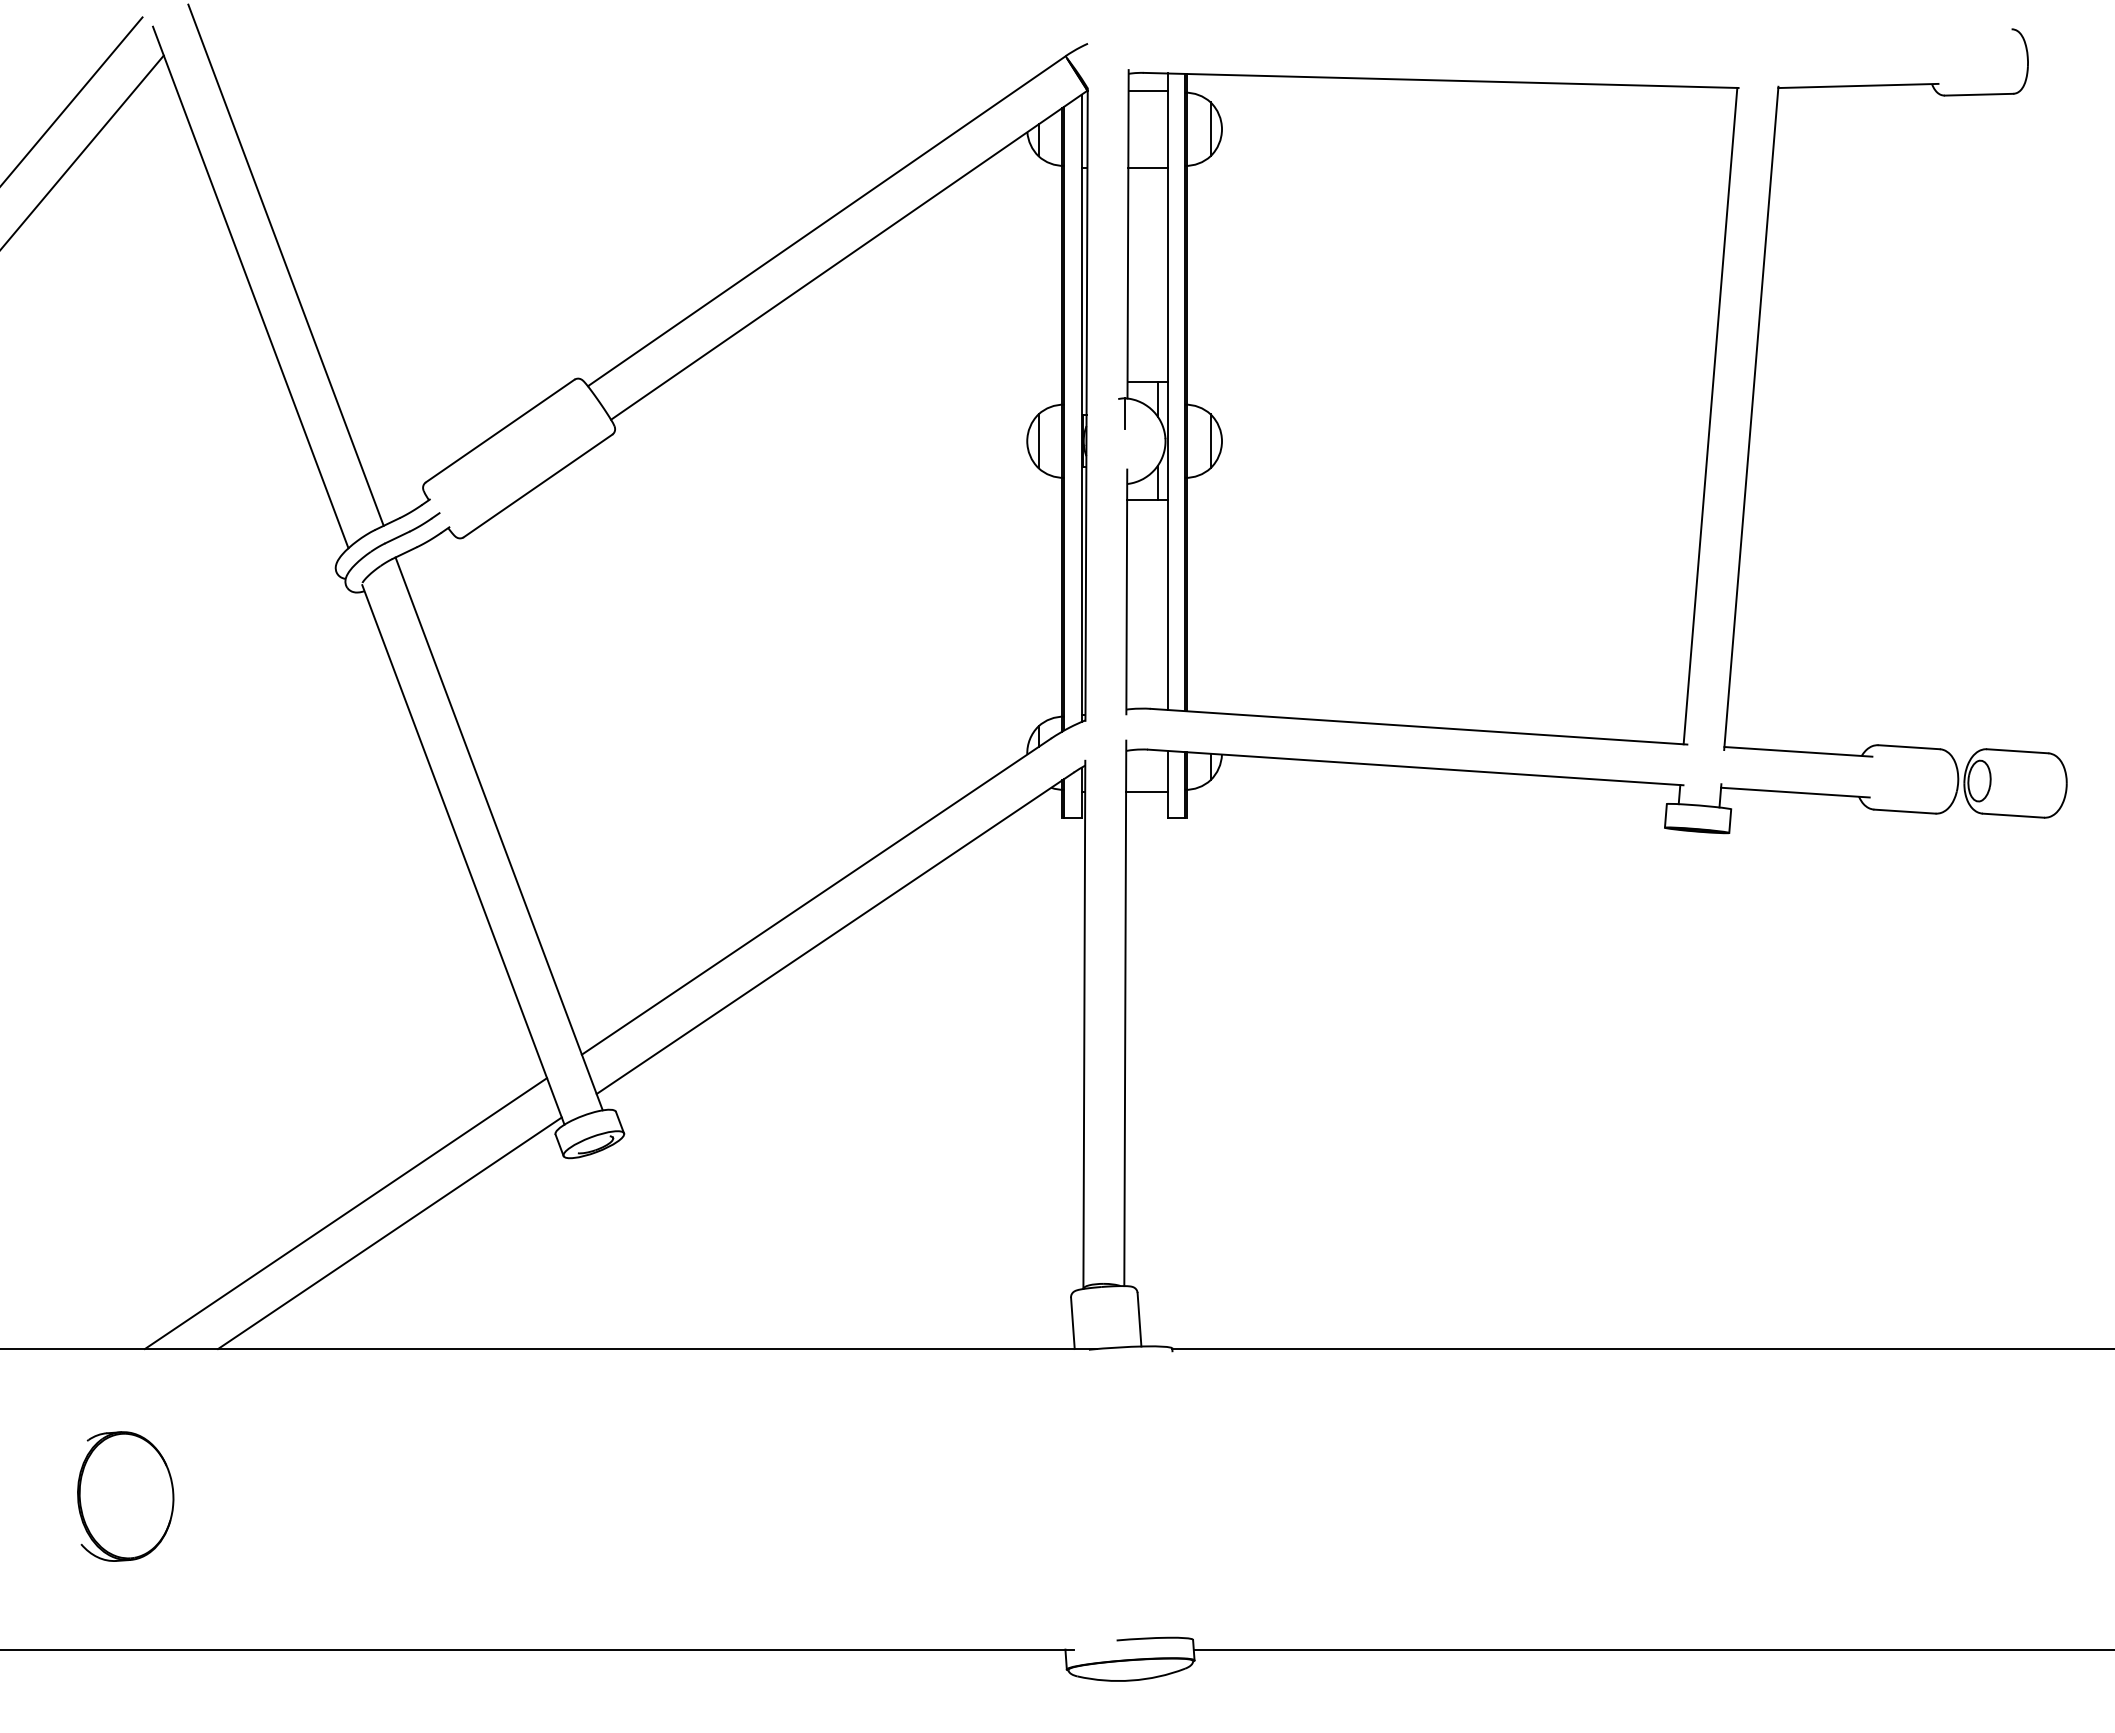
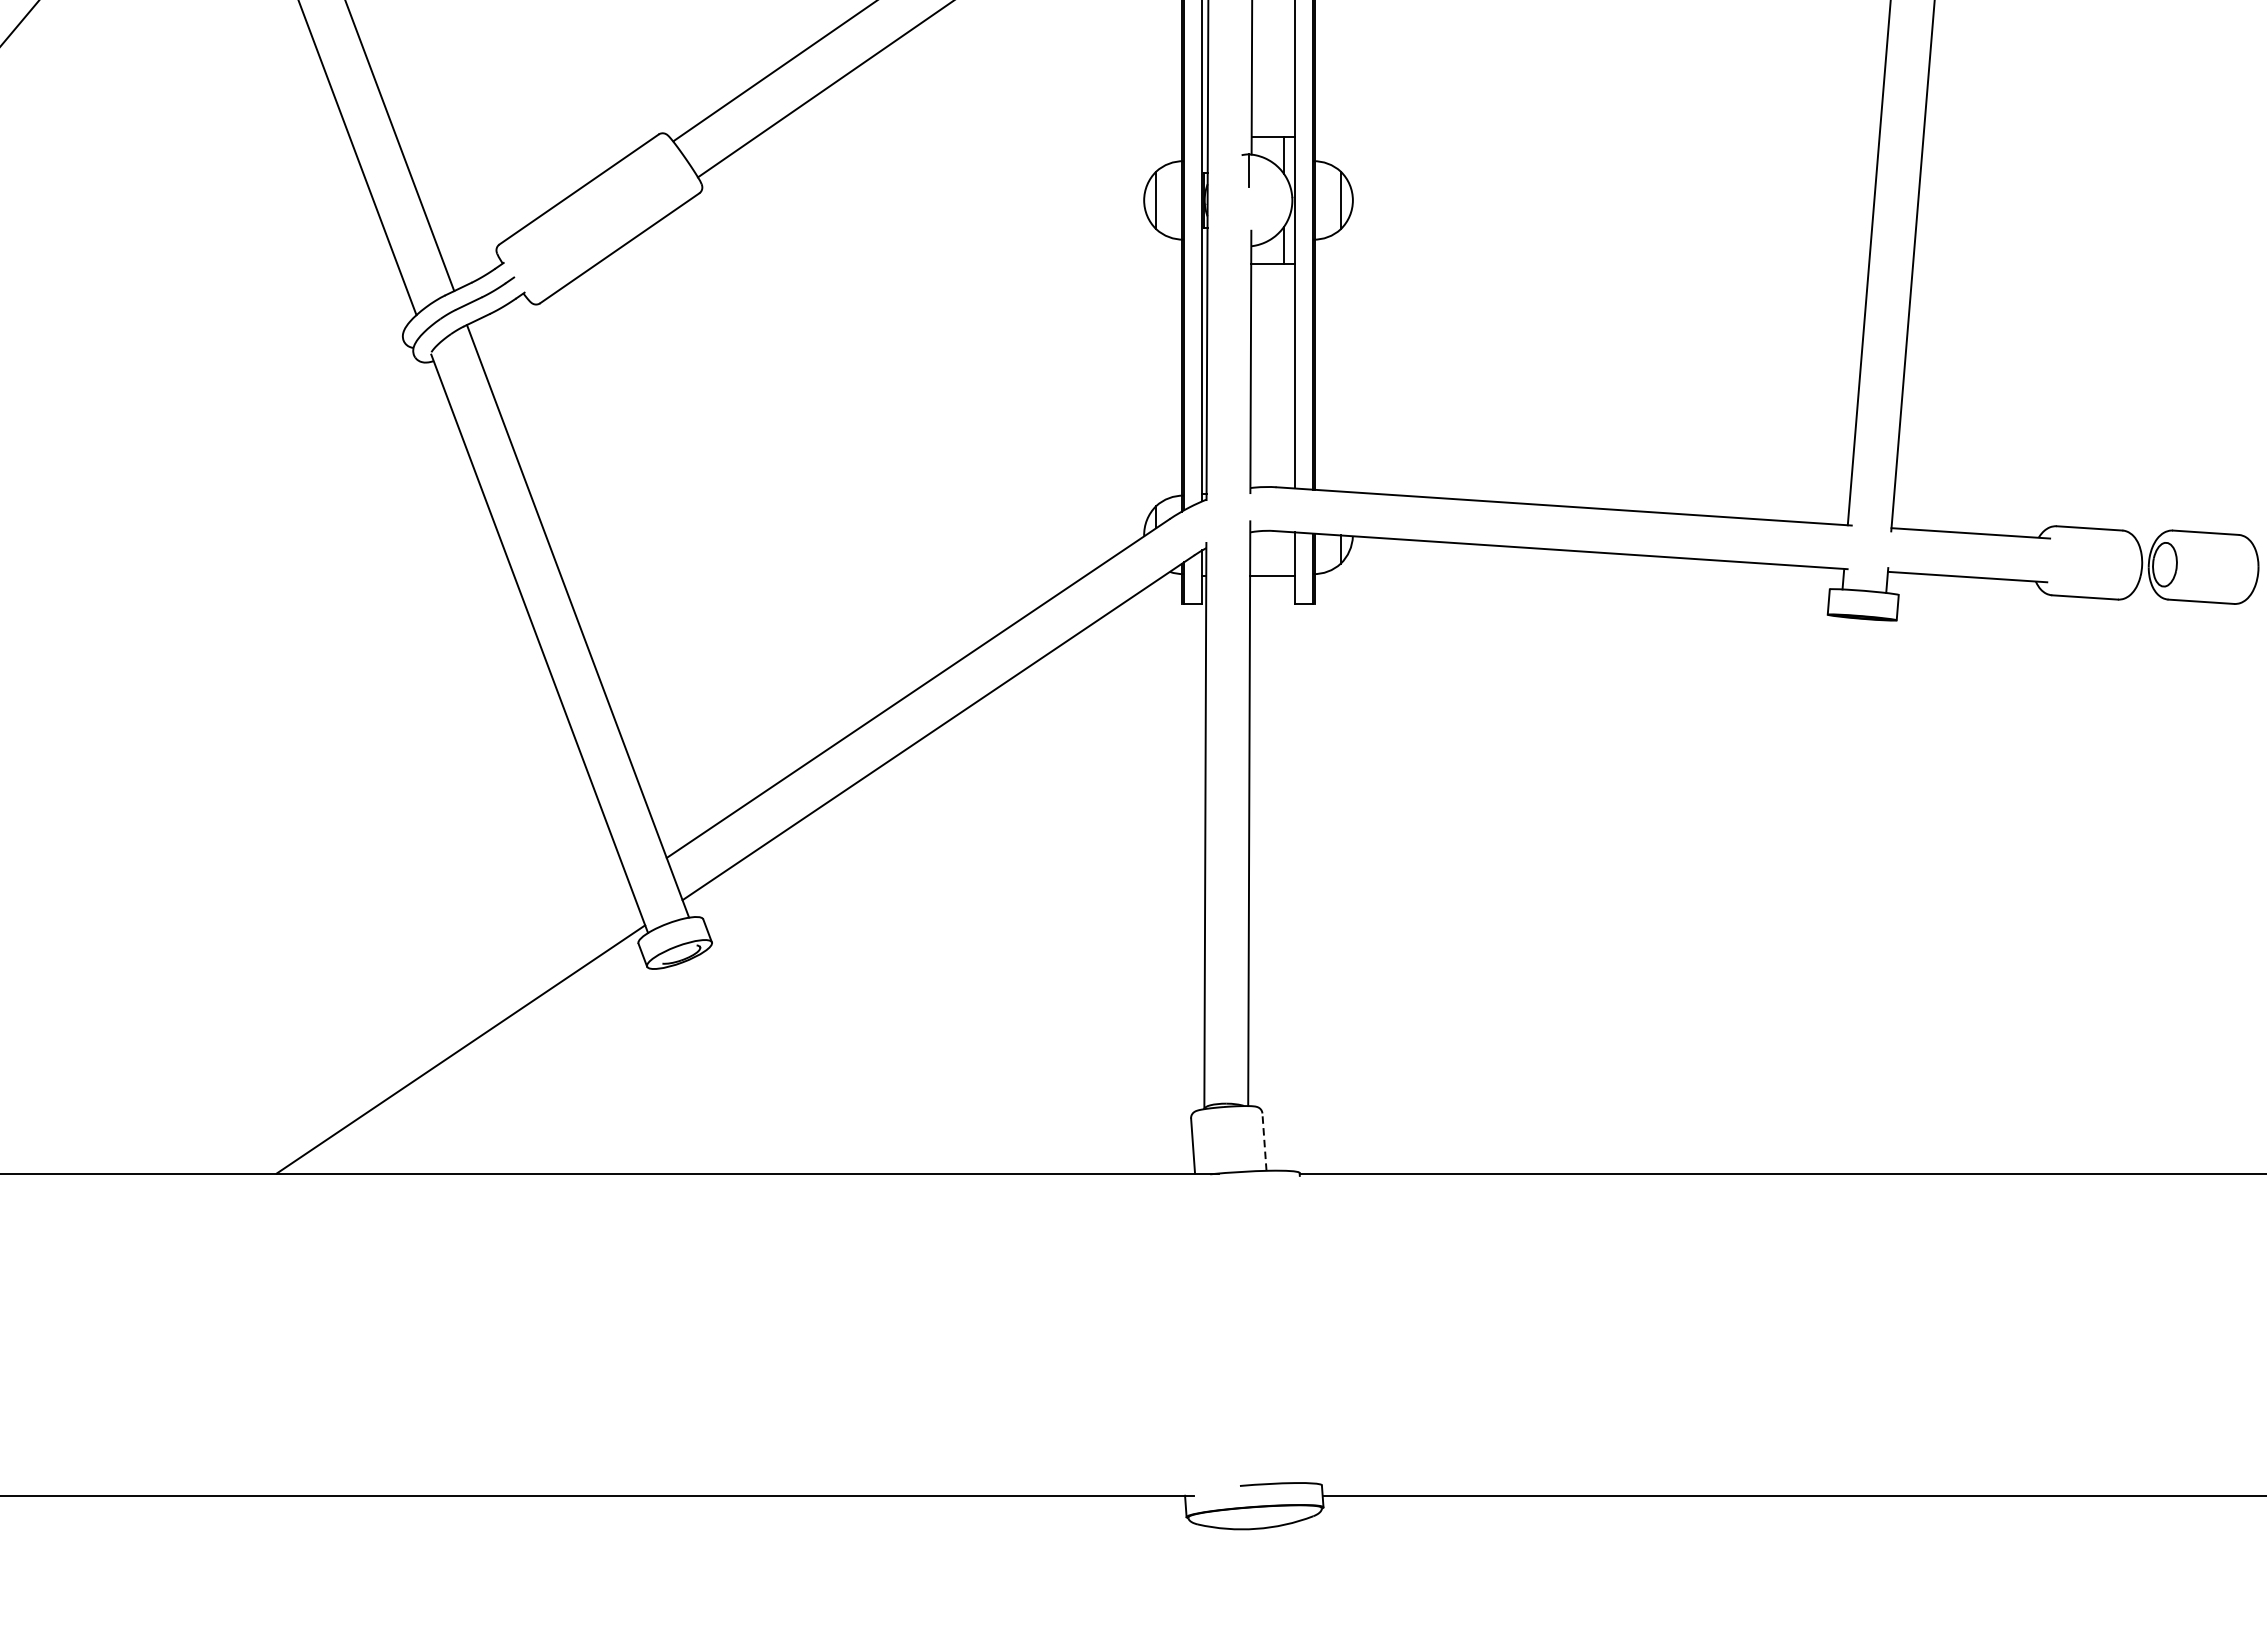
line: (345, 1213) -> (413, 1028), removed
line: (1139, 1319) -> (1264, 1141), solid -> dashed
part: (125, 1496) -> (177, 1331), removed

